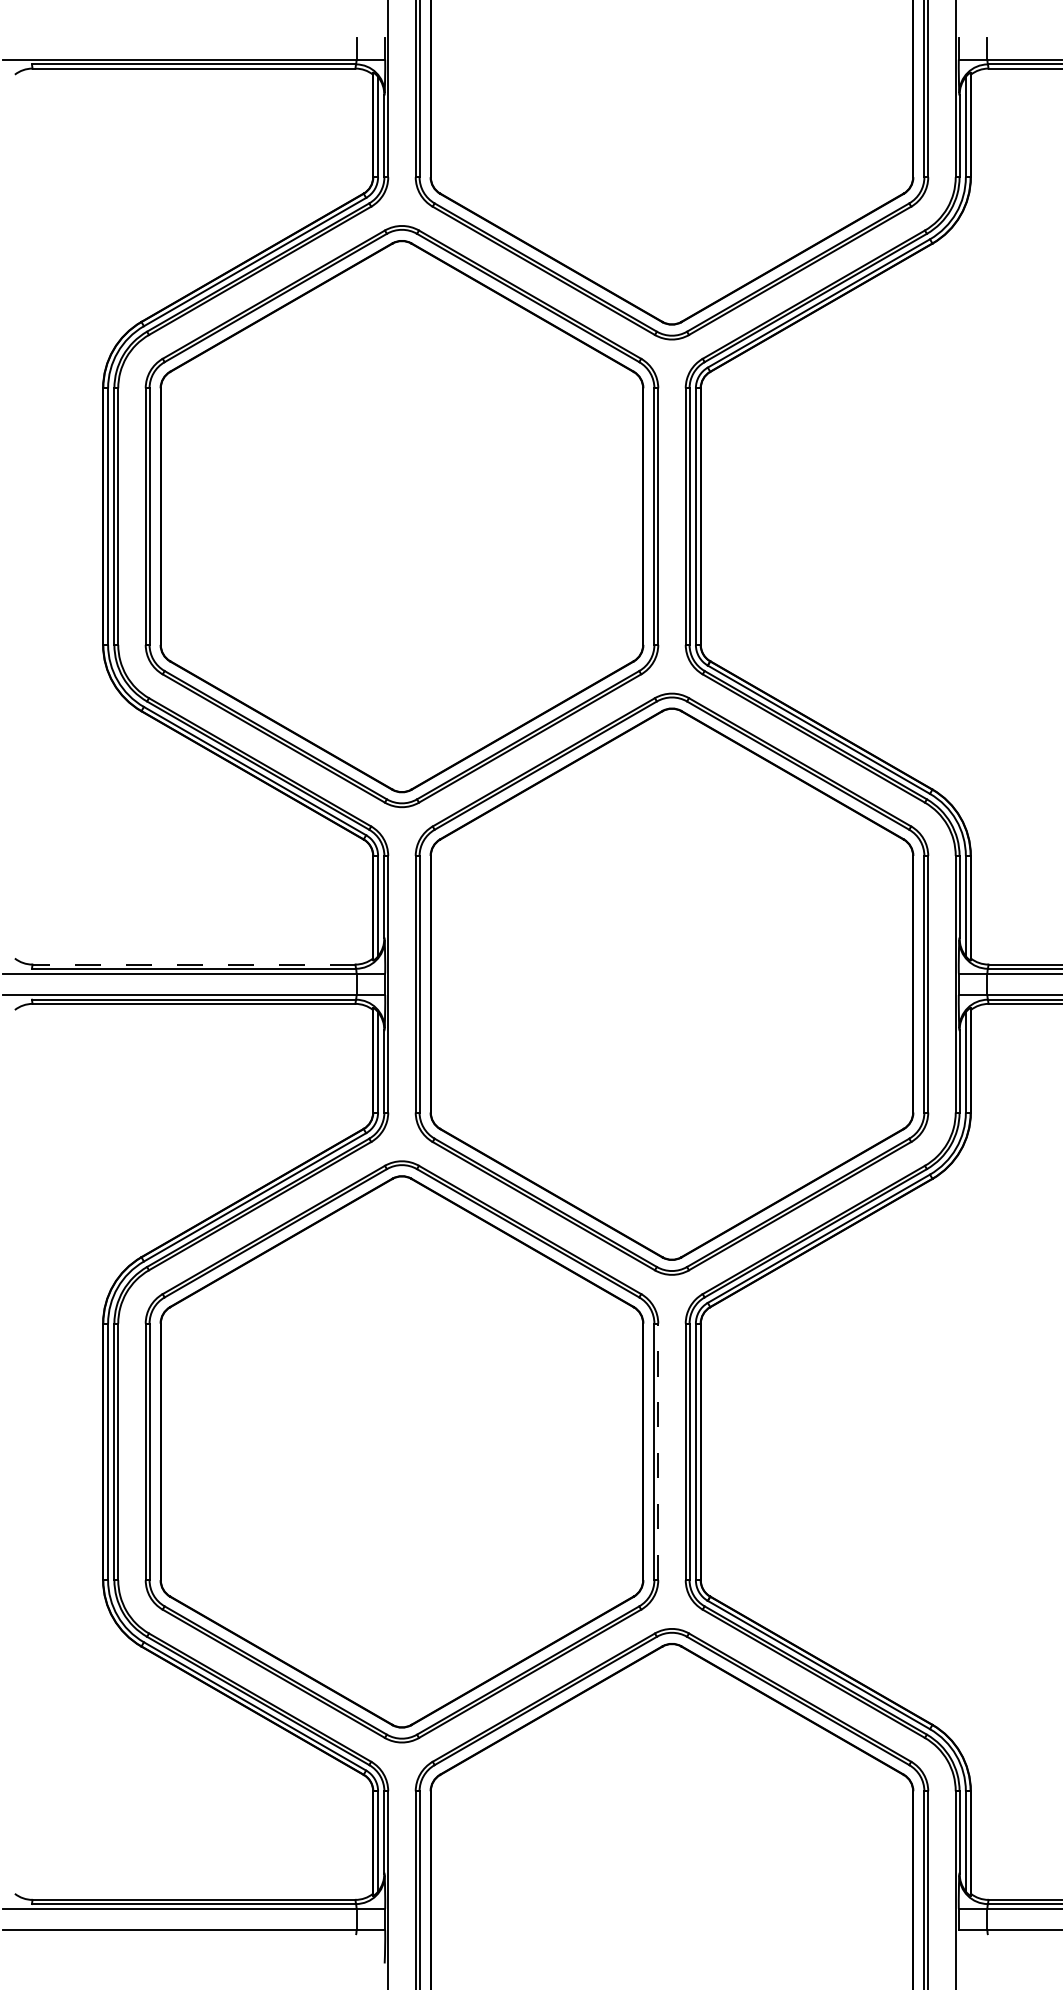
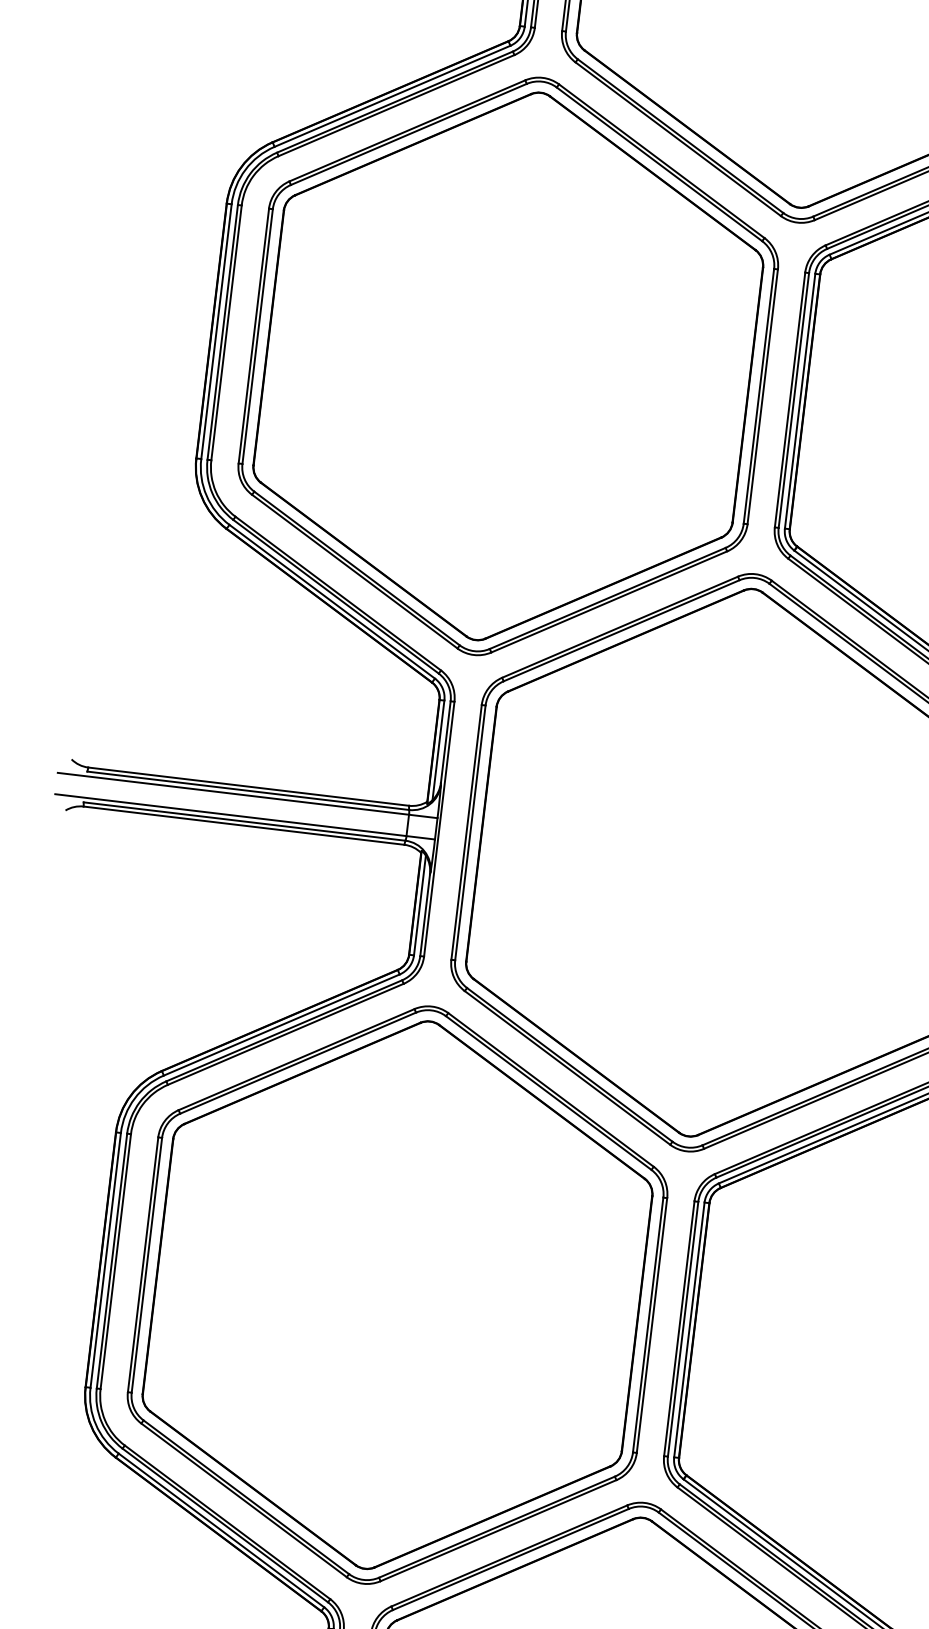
line: (193, 964) -> (248, 786), dashed -> solid
line: (658, 1451) -> (652, 1325), dashed -> solid

